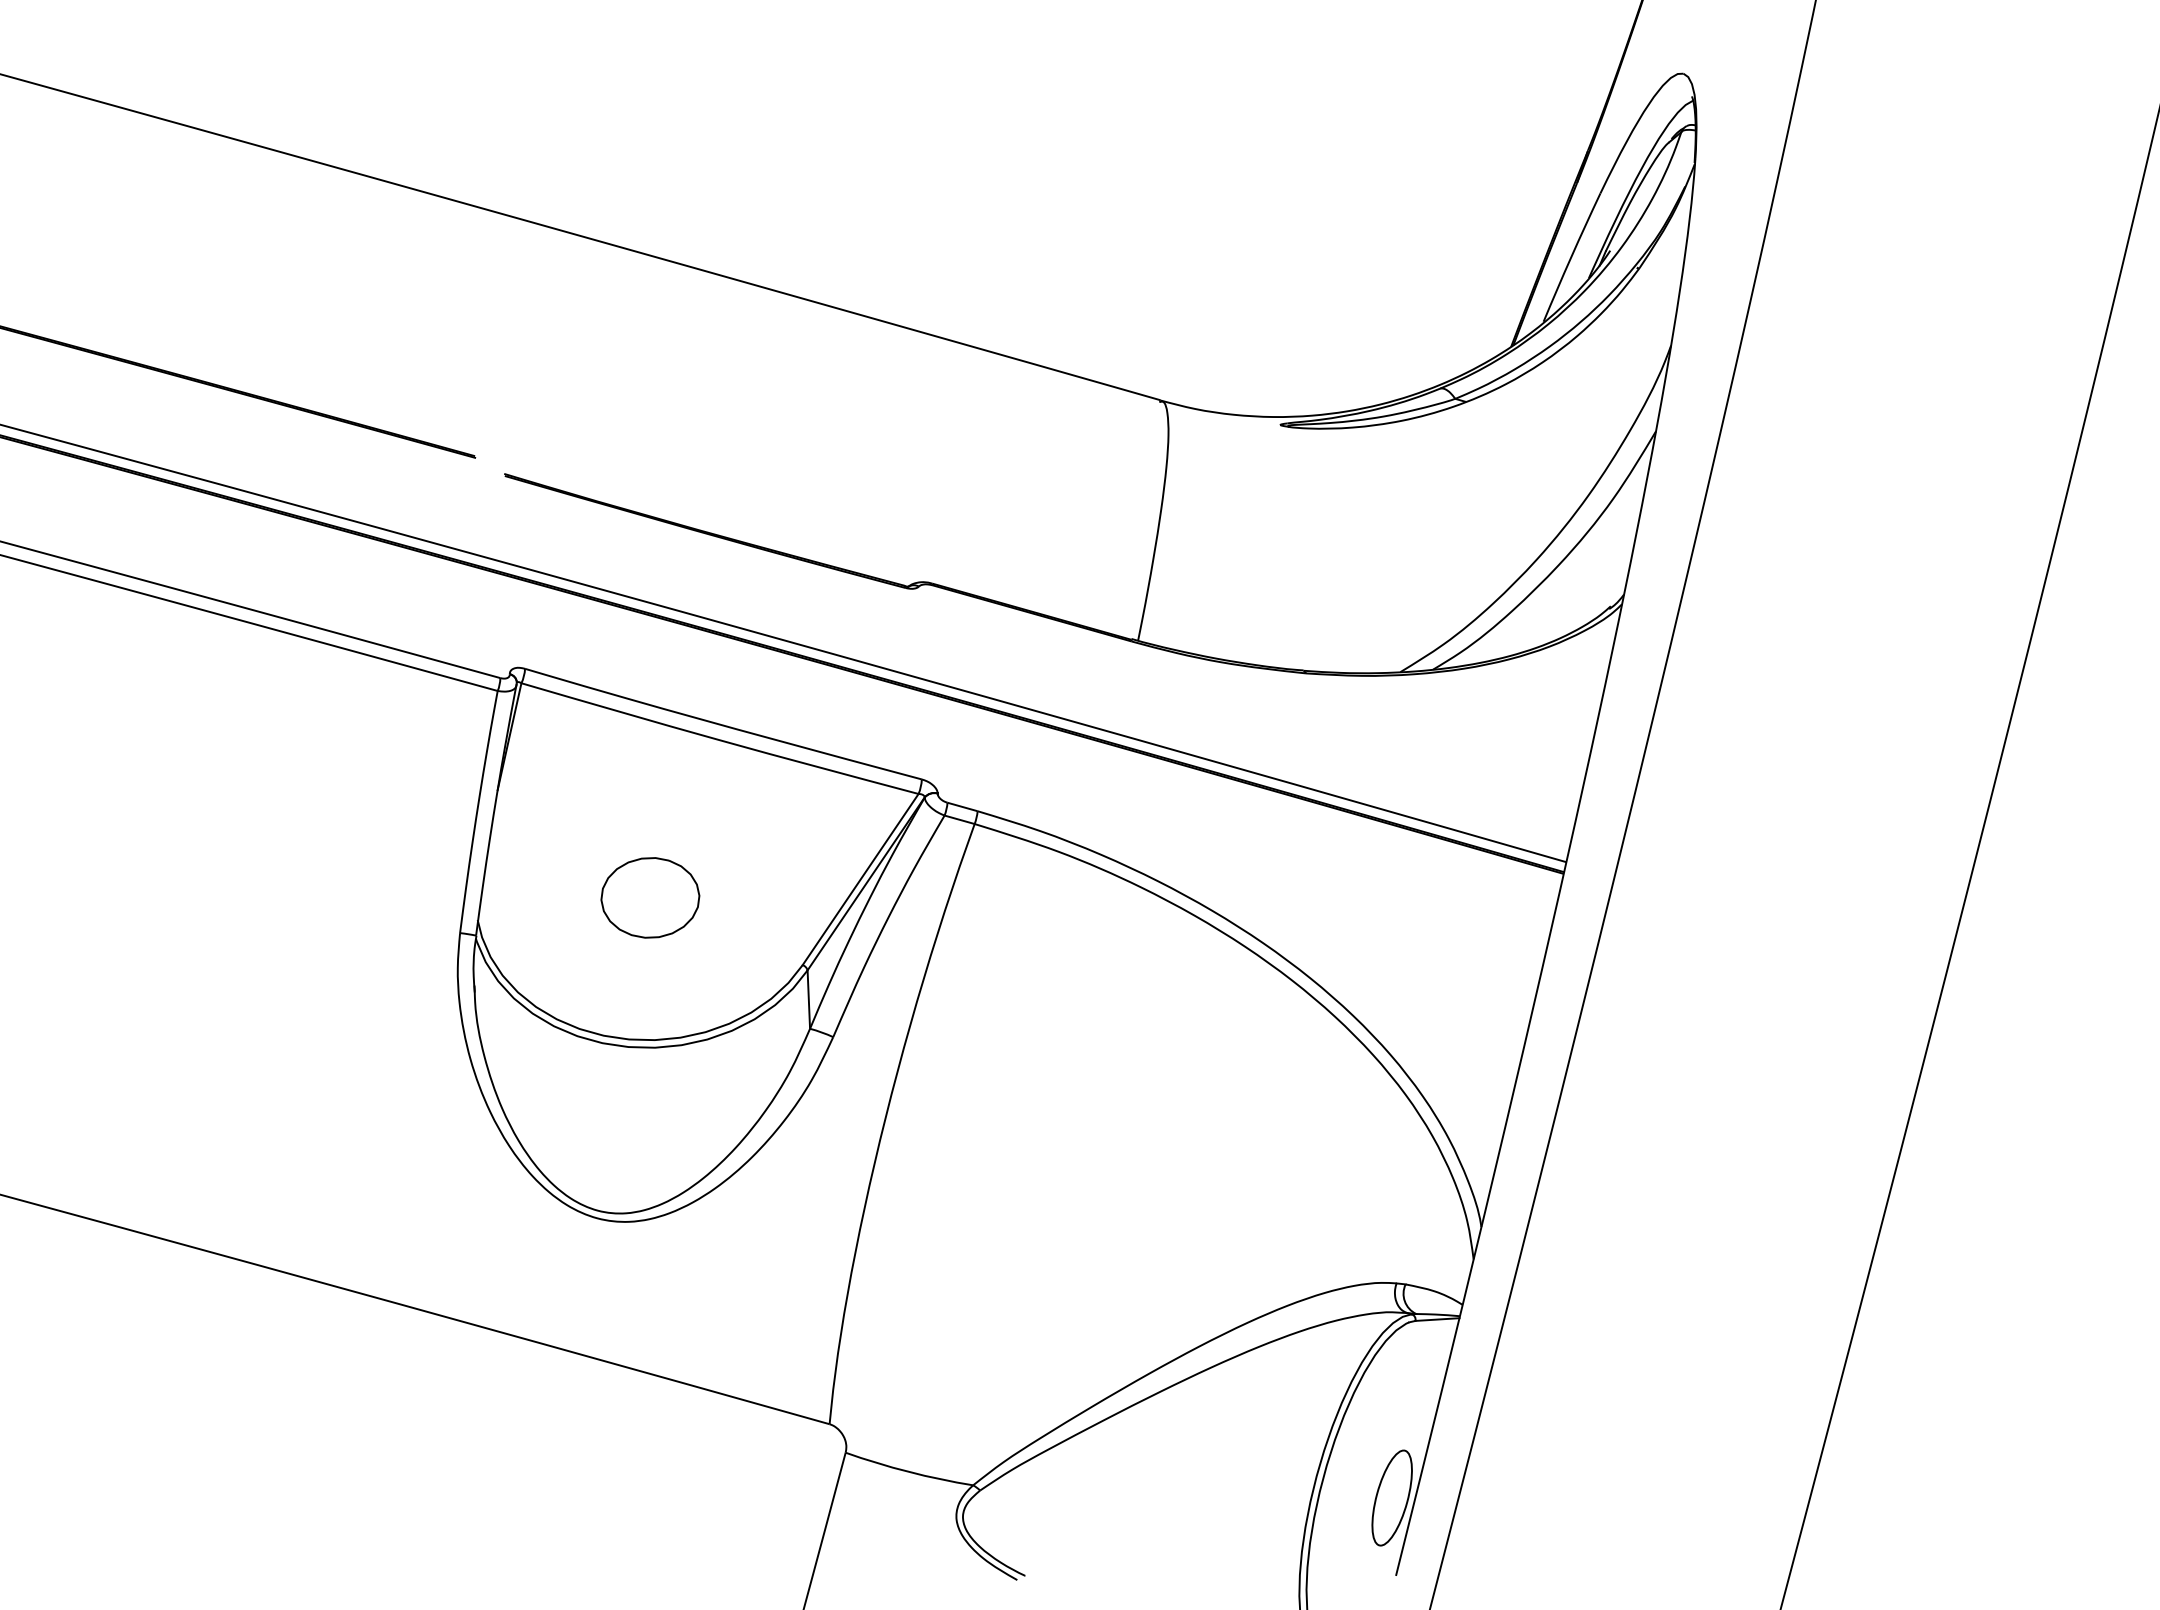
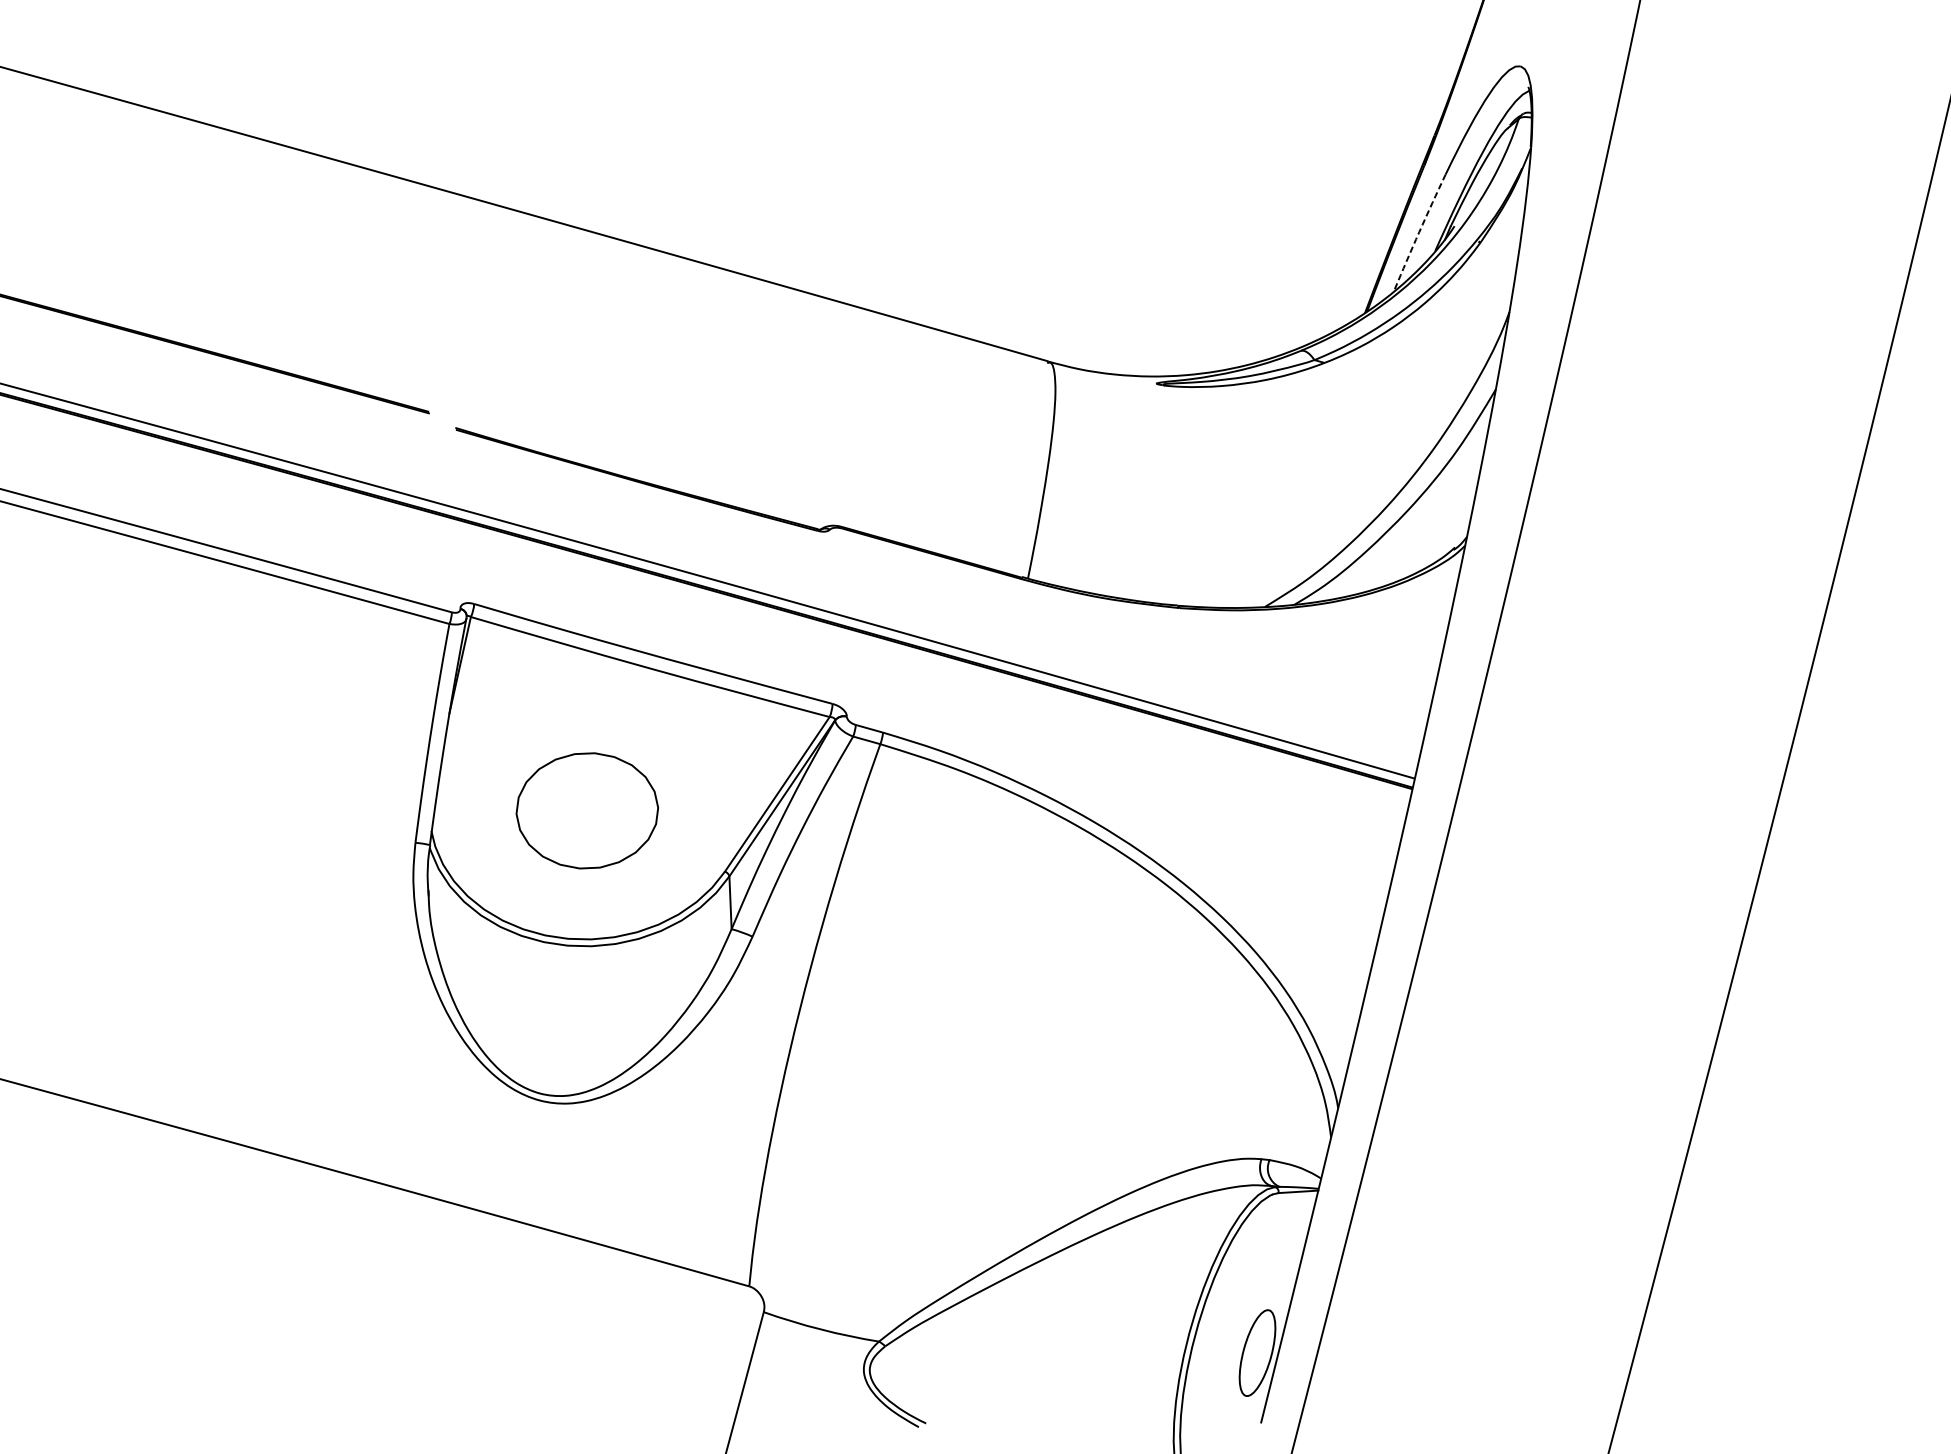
arc: (1571, 257) -> (1419, 232), solid -> dashed
part: (650, 897) -> (587, 810), size x1.6

